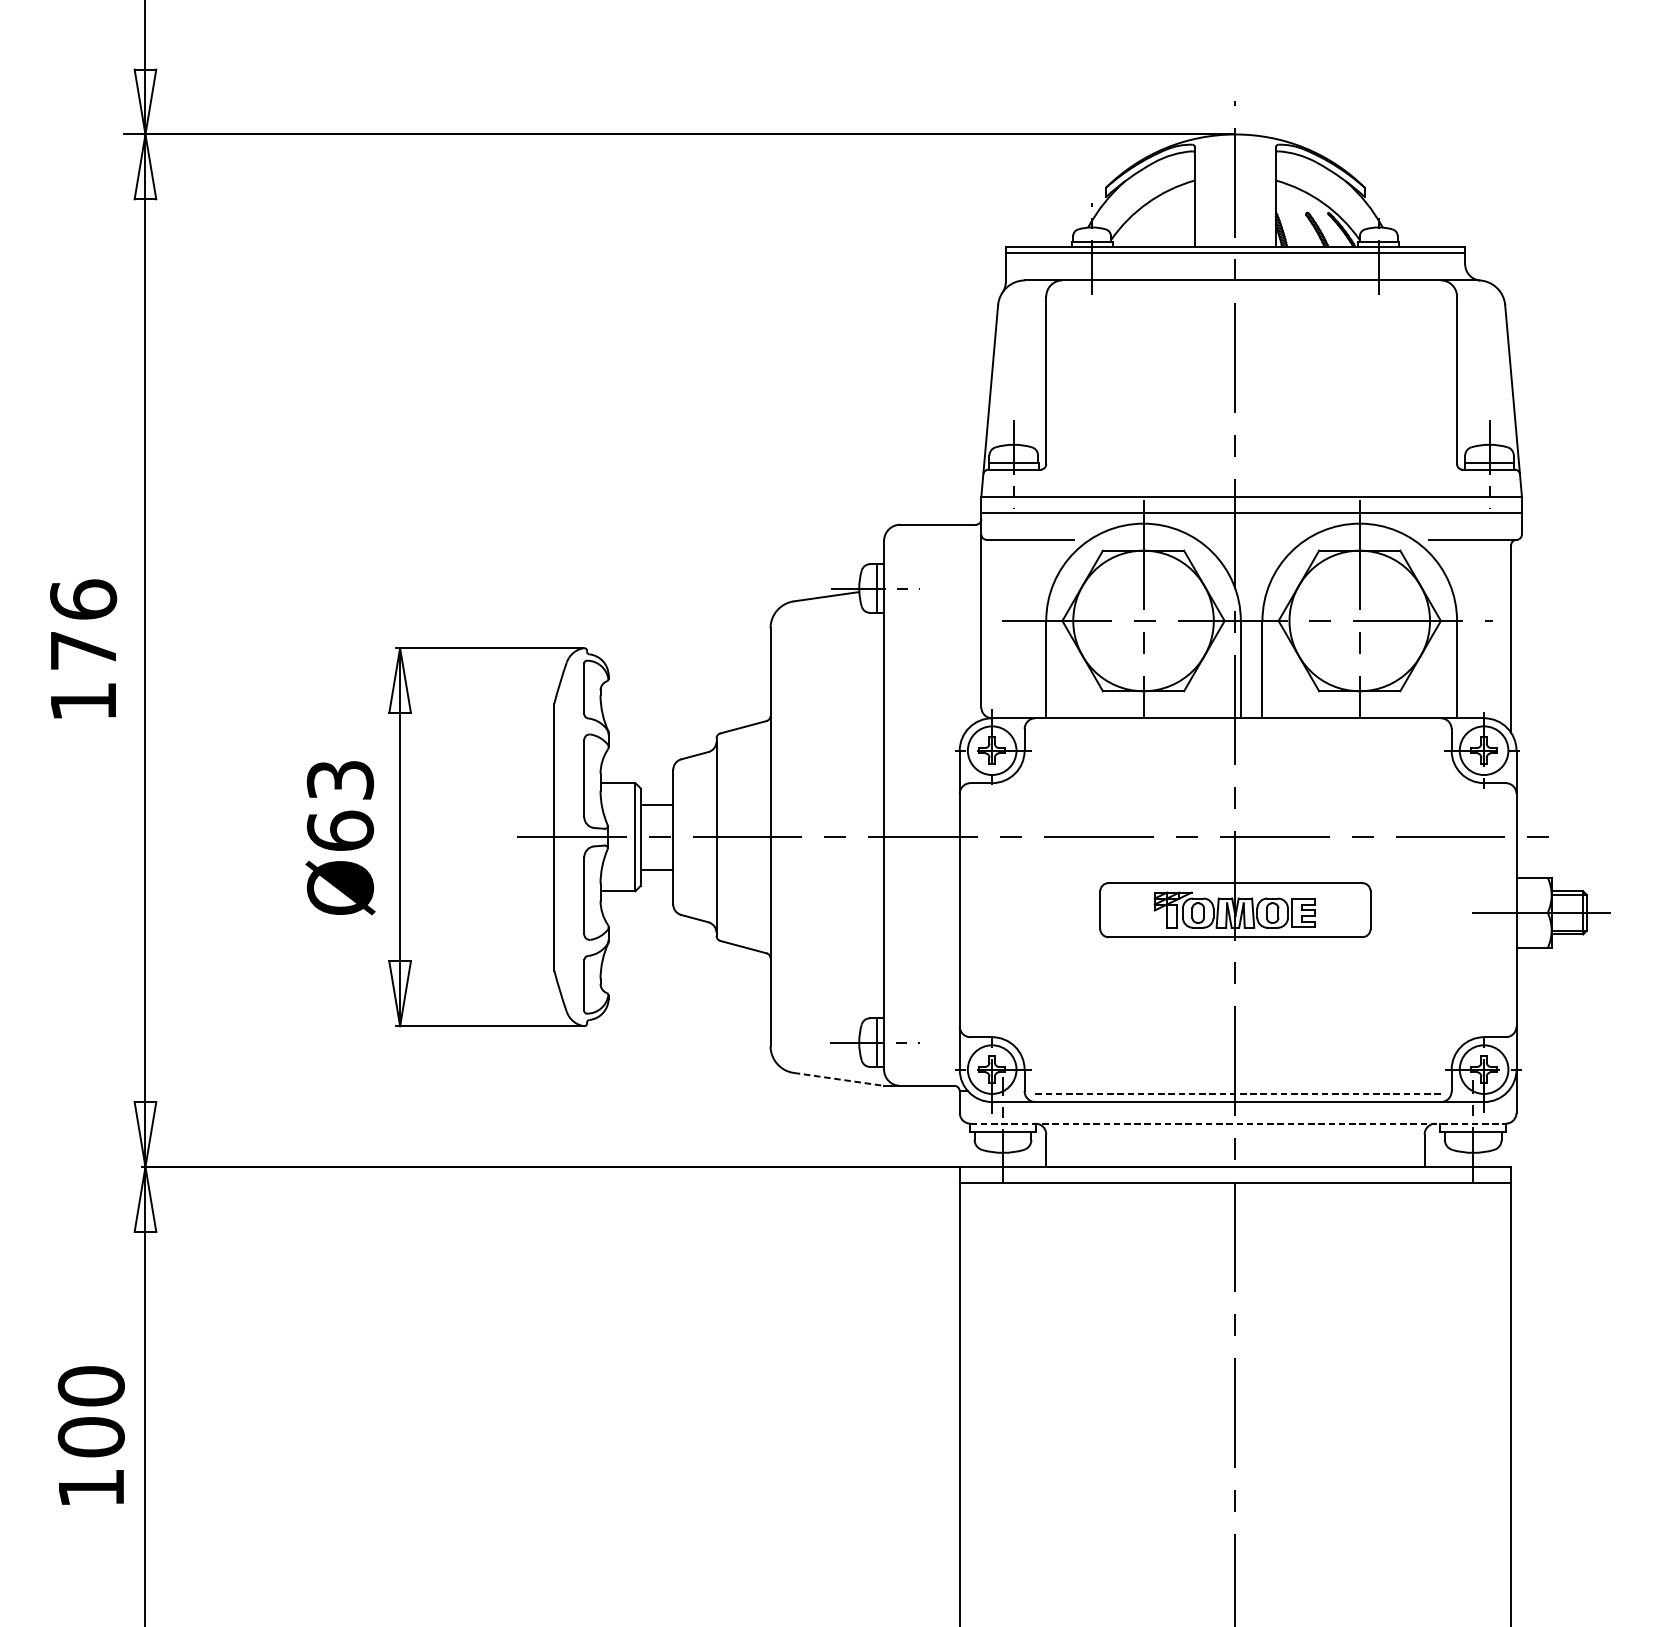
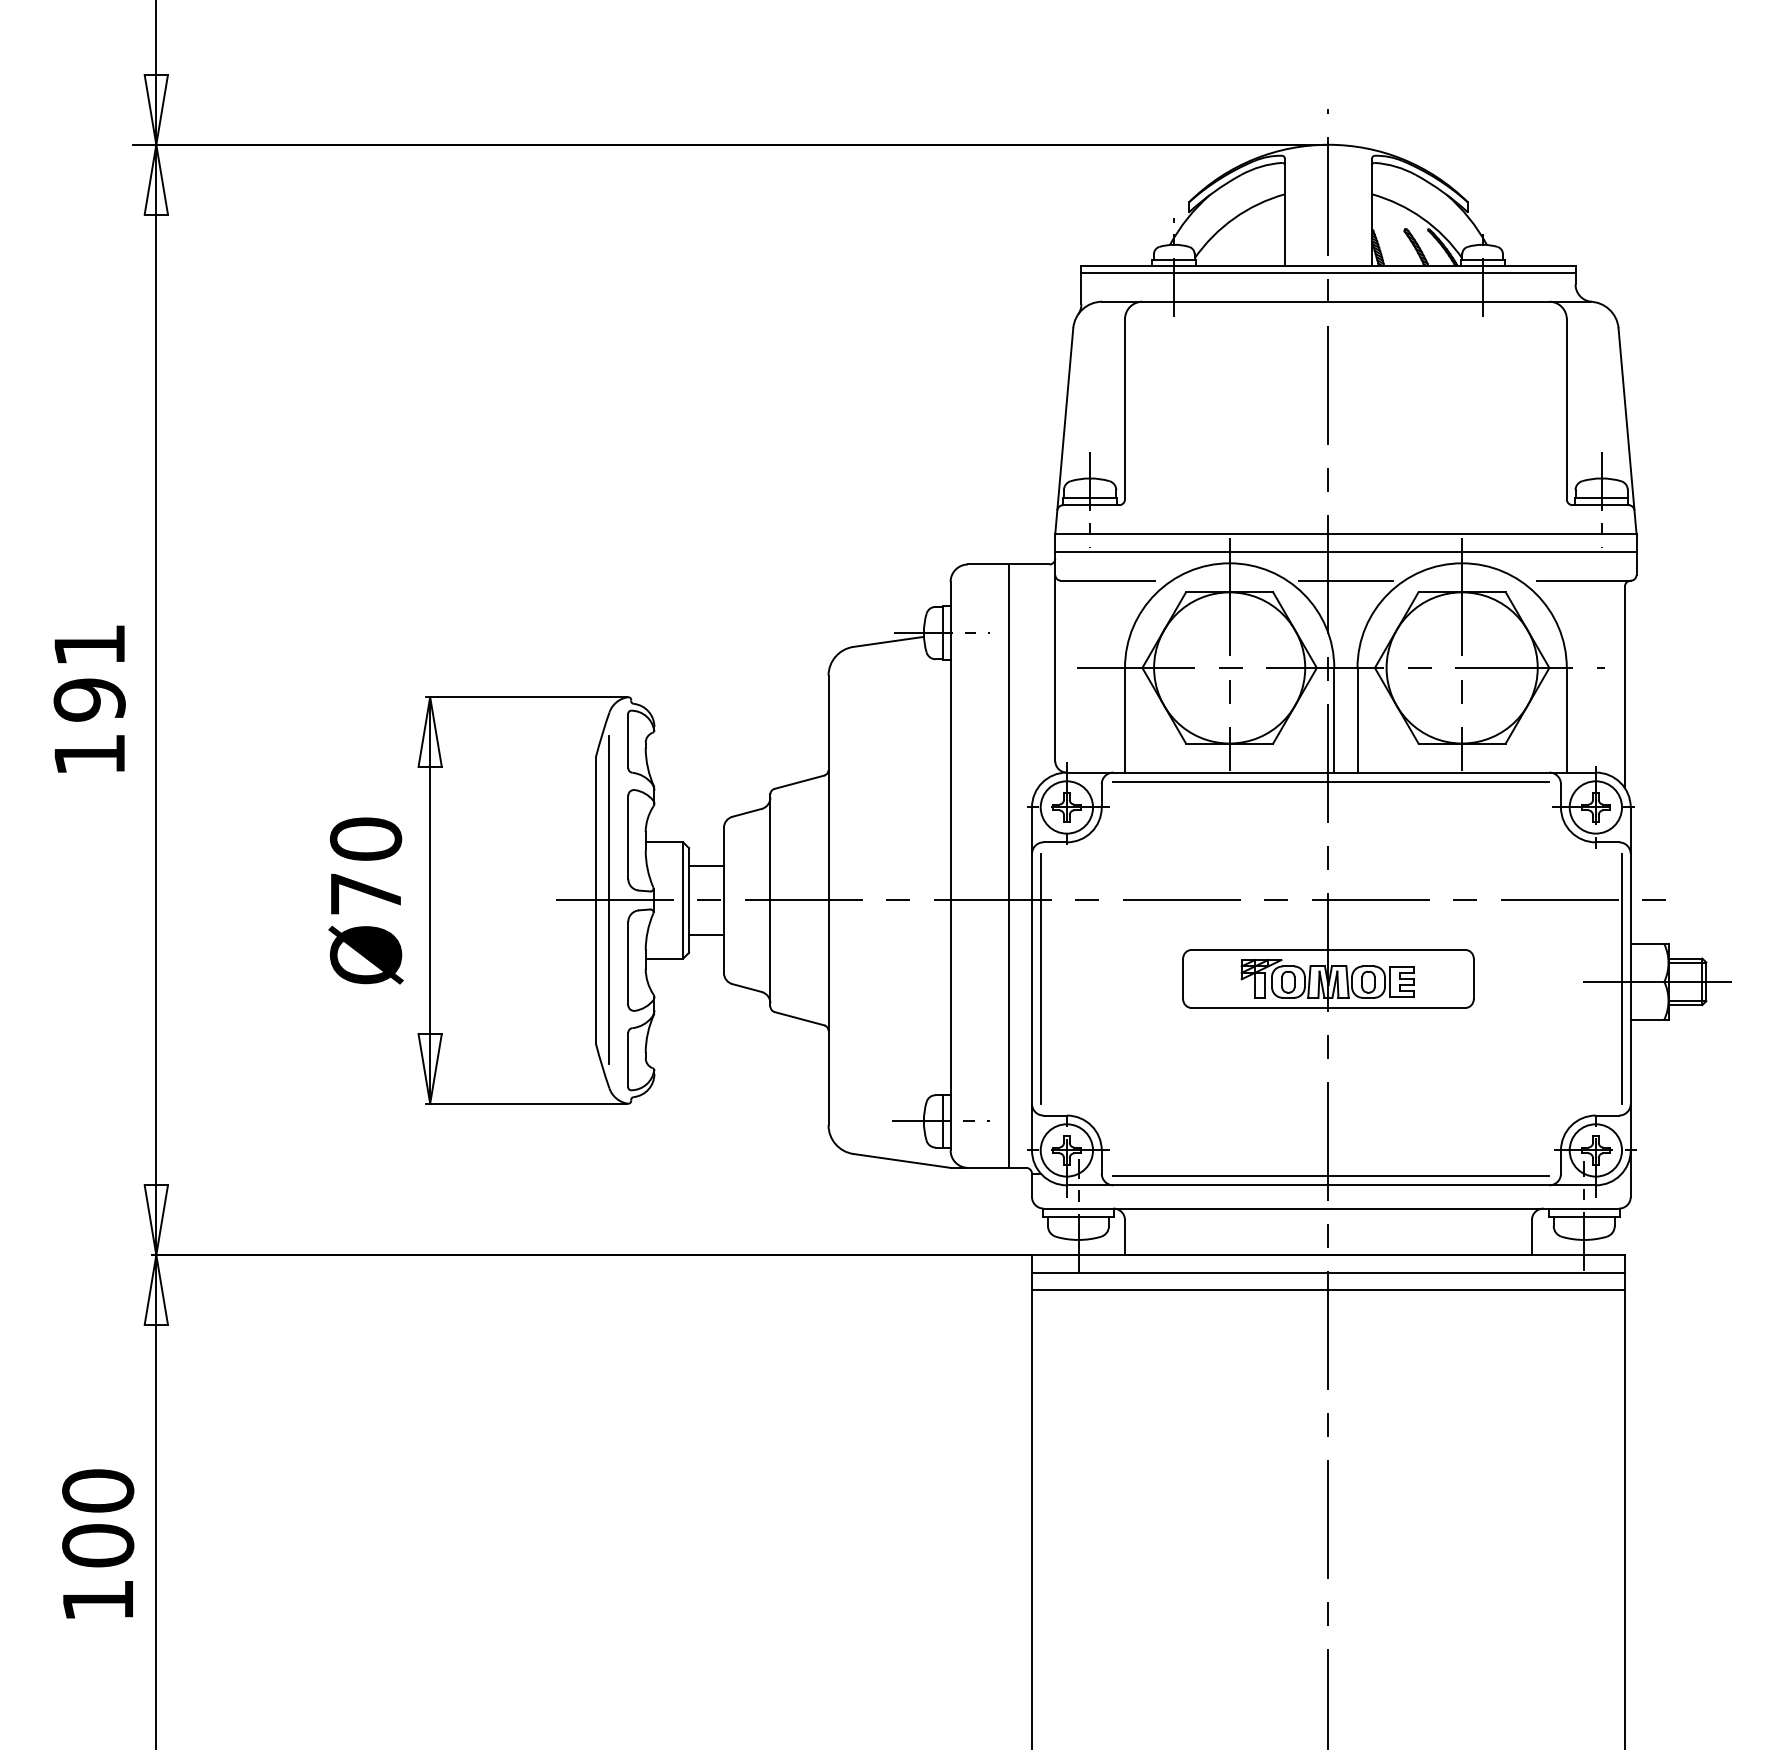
line: (1251, 539) -> (1345, 580), added
text: (83, 625) -> (89, 672), 176 -> 191
line: (1238, 726) -> (1331, 781), added
line: (937, 804) -> (1008, 865), added
text: (339, 805) -> (365, 866), Ø63 -> Ø70
line: (565, 836) -> (608, 899), added
line: (968, 909) -> (1041, 978), added
line: (1507, 909) -> (1621, 978), added
line: (839, 1079) -> (902, 1161), dashed -> solid
line: (1238, 1093) -> (1331, 1176), dashed -> solid
line: (1238, 1123) -> (1331, 1208), dashed -> solid
line: (1235, 1198) -> (1328, 1289), added

